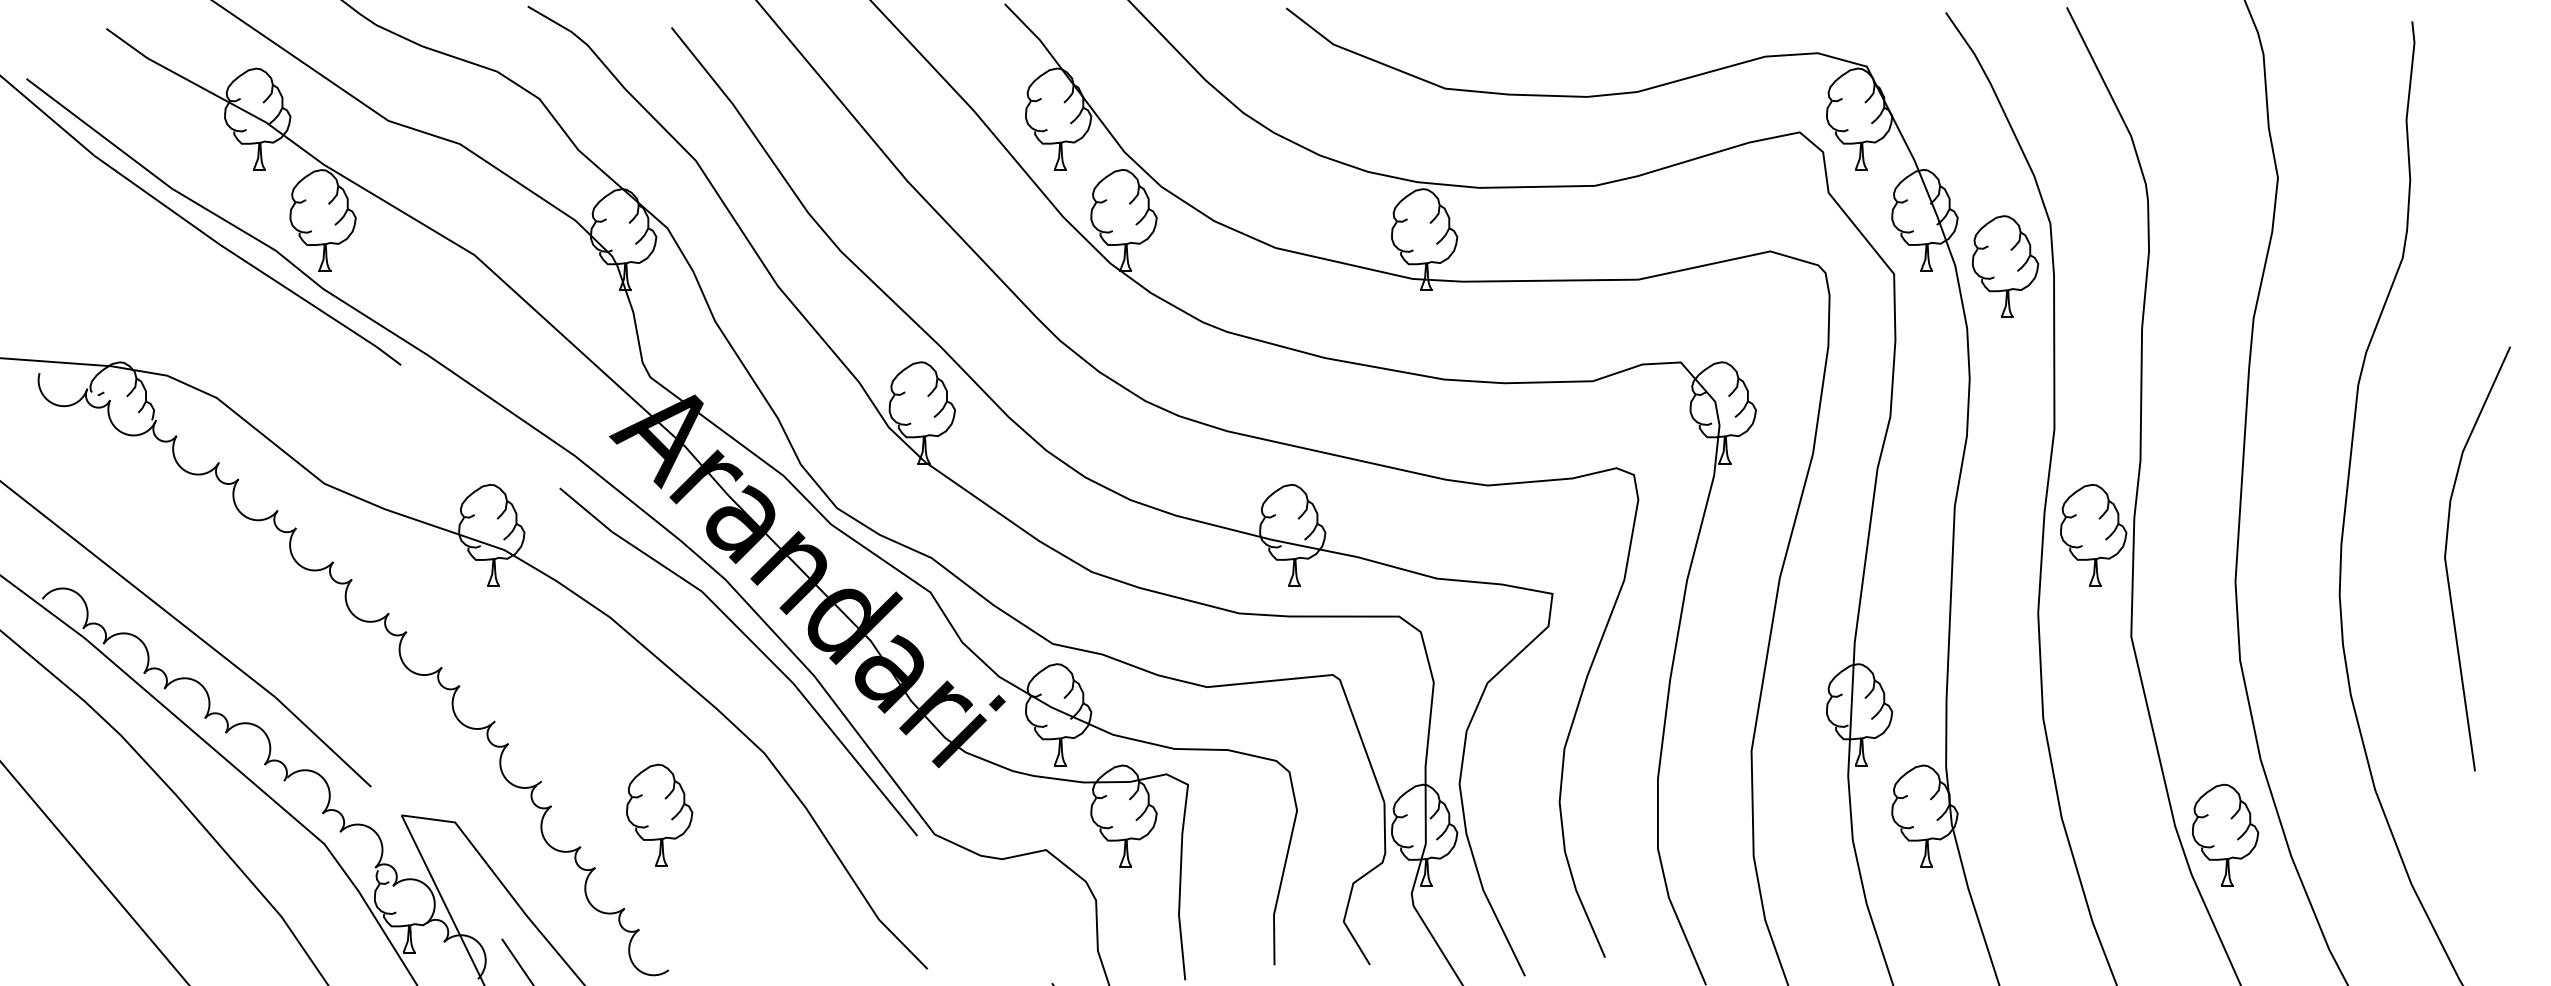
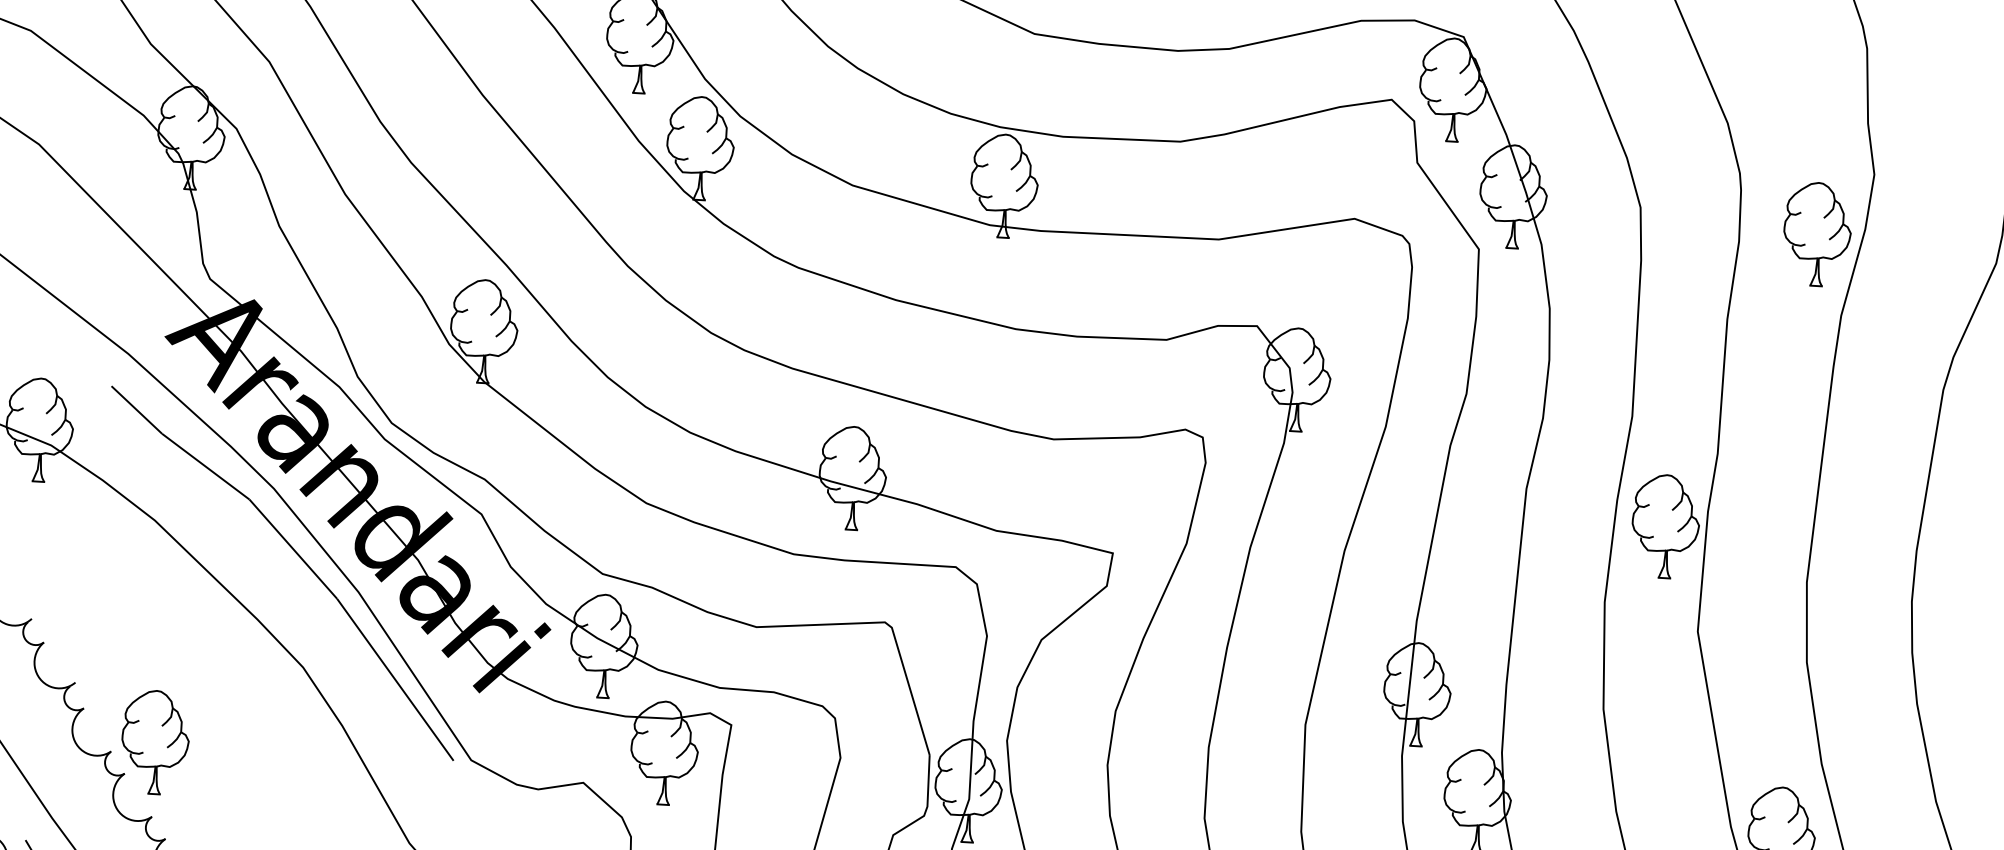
part: (2005, 266) -> (1817, 234), moved
part: (659, 814) -> (155, 741), moved

